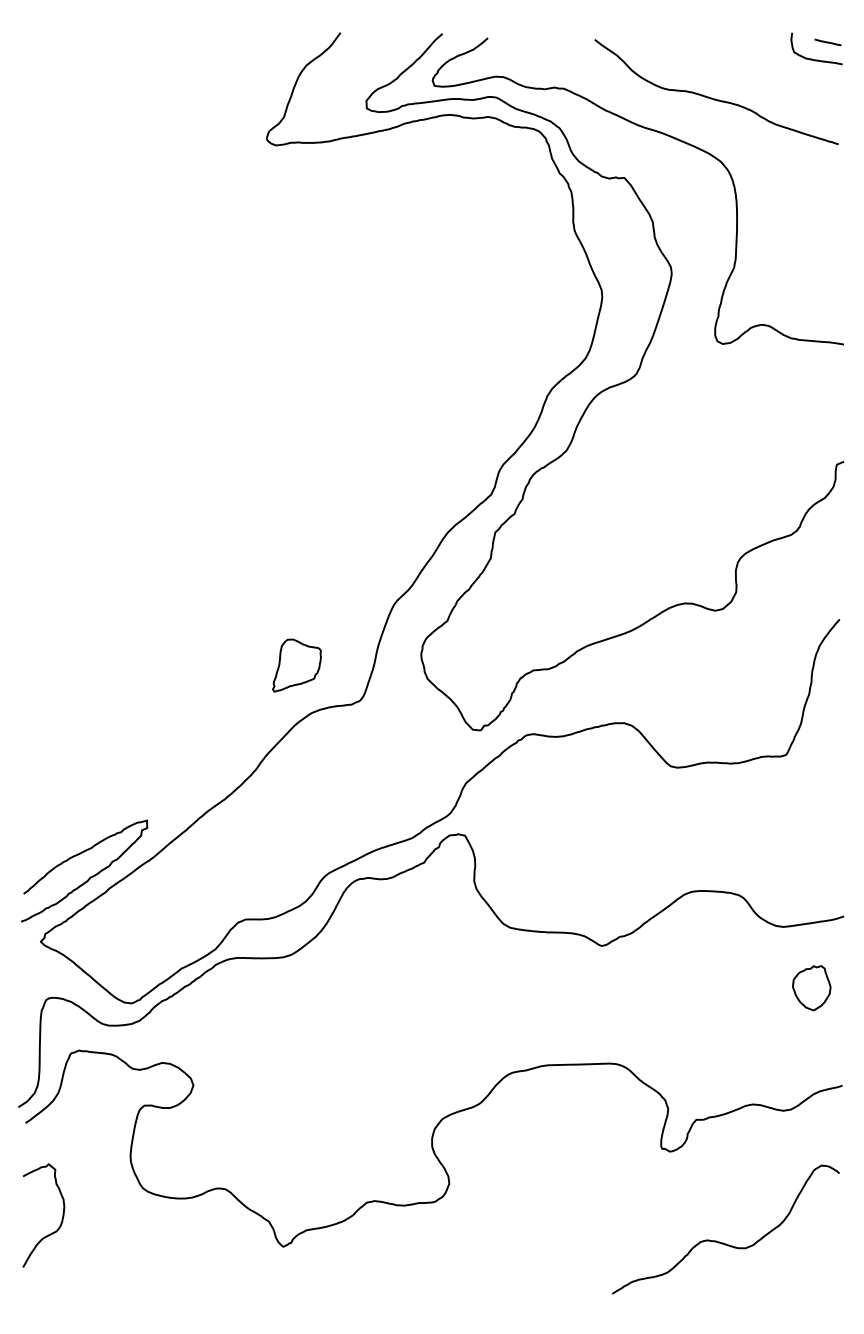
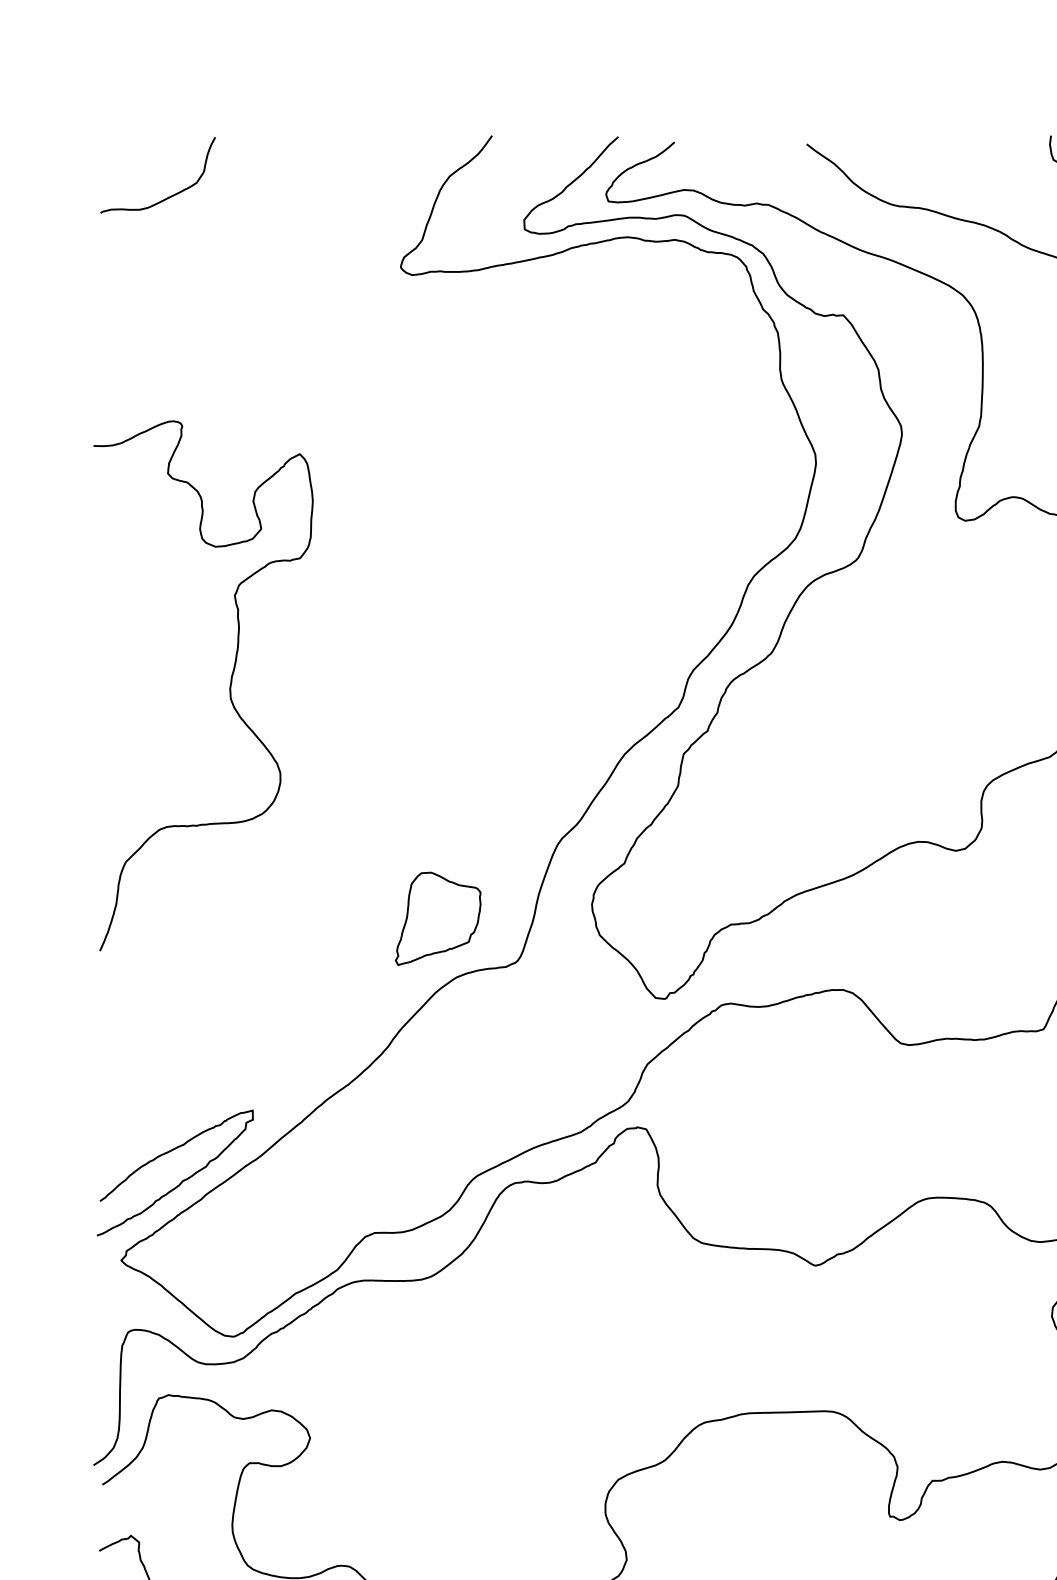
curve: (79, 81) -> (169, 195), added
curve: (128, 476) -> (229, 684), added
part: (296, 665) -> (437, 918), size x1.43

